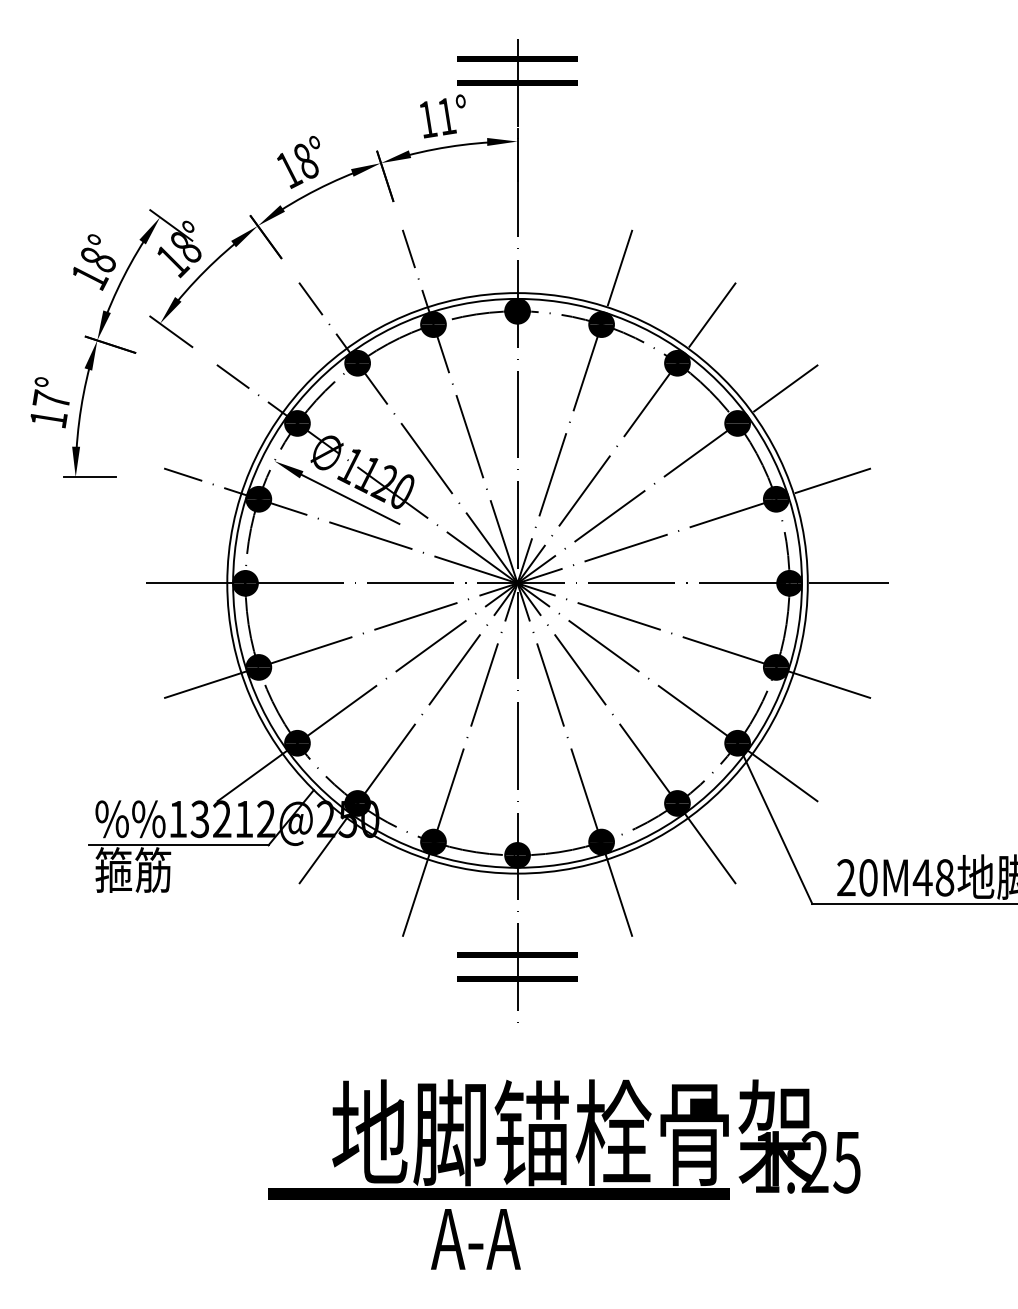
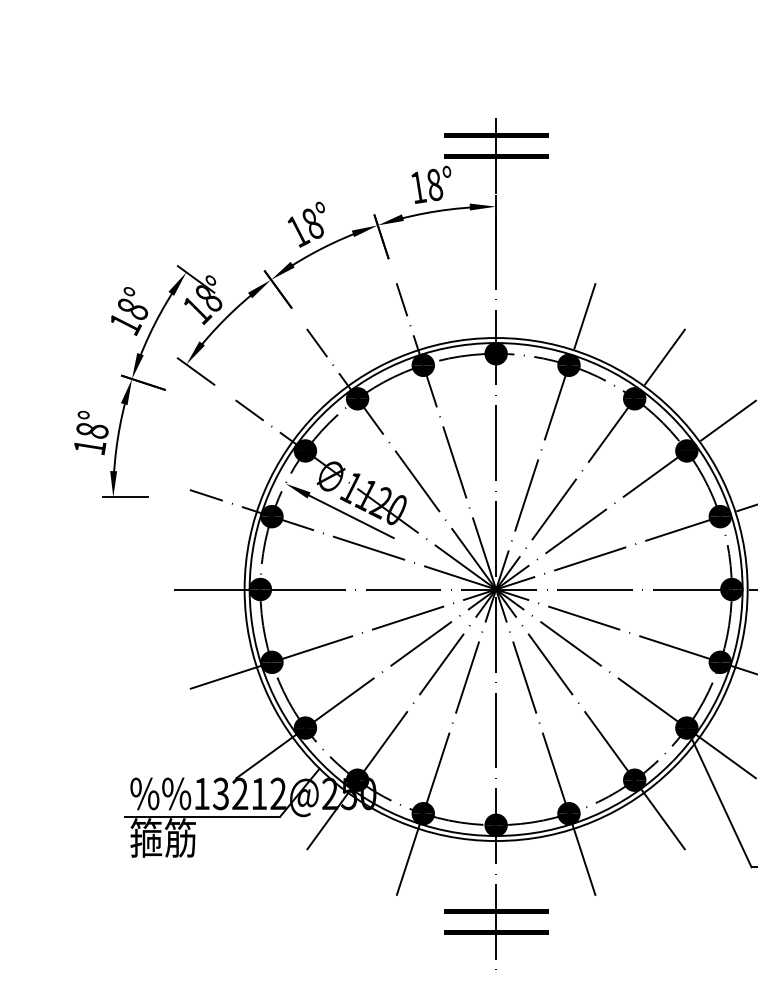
text: (447, 116) -> (435, 184), 11° -> 18°
text: (51, 399) -> (92, 430), 17° -> 18°

